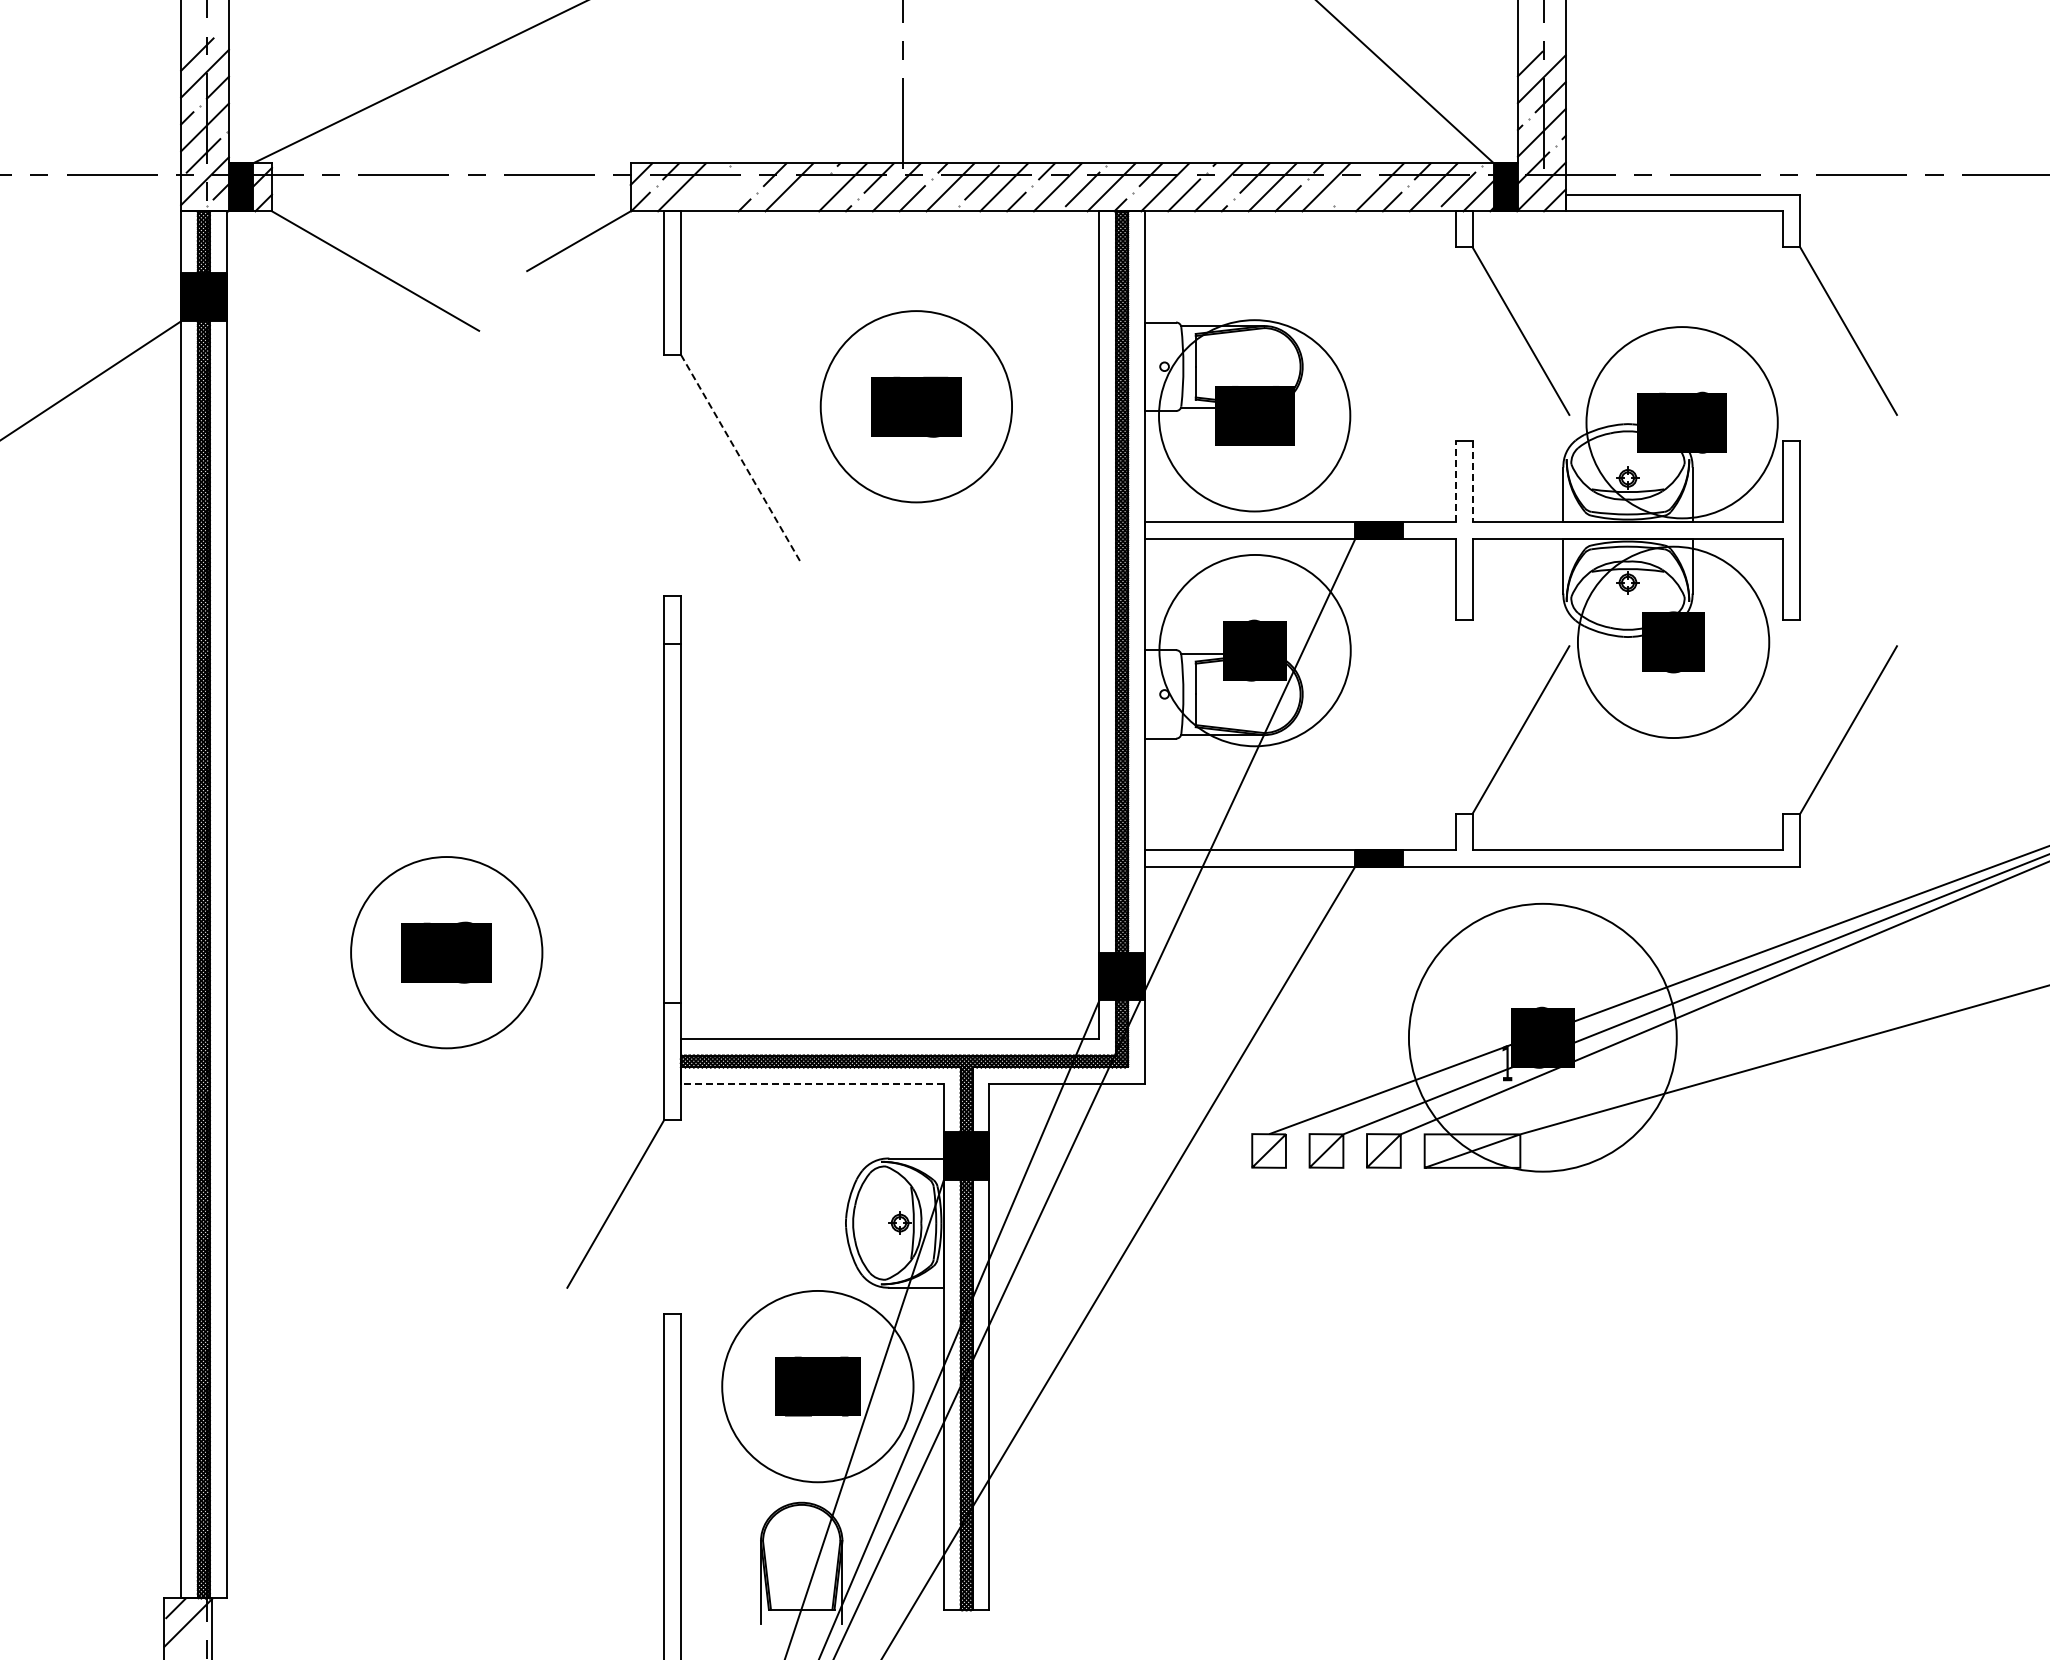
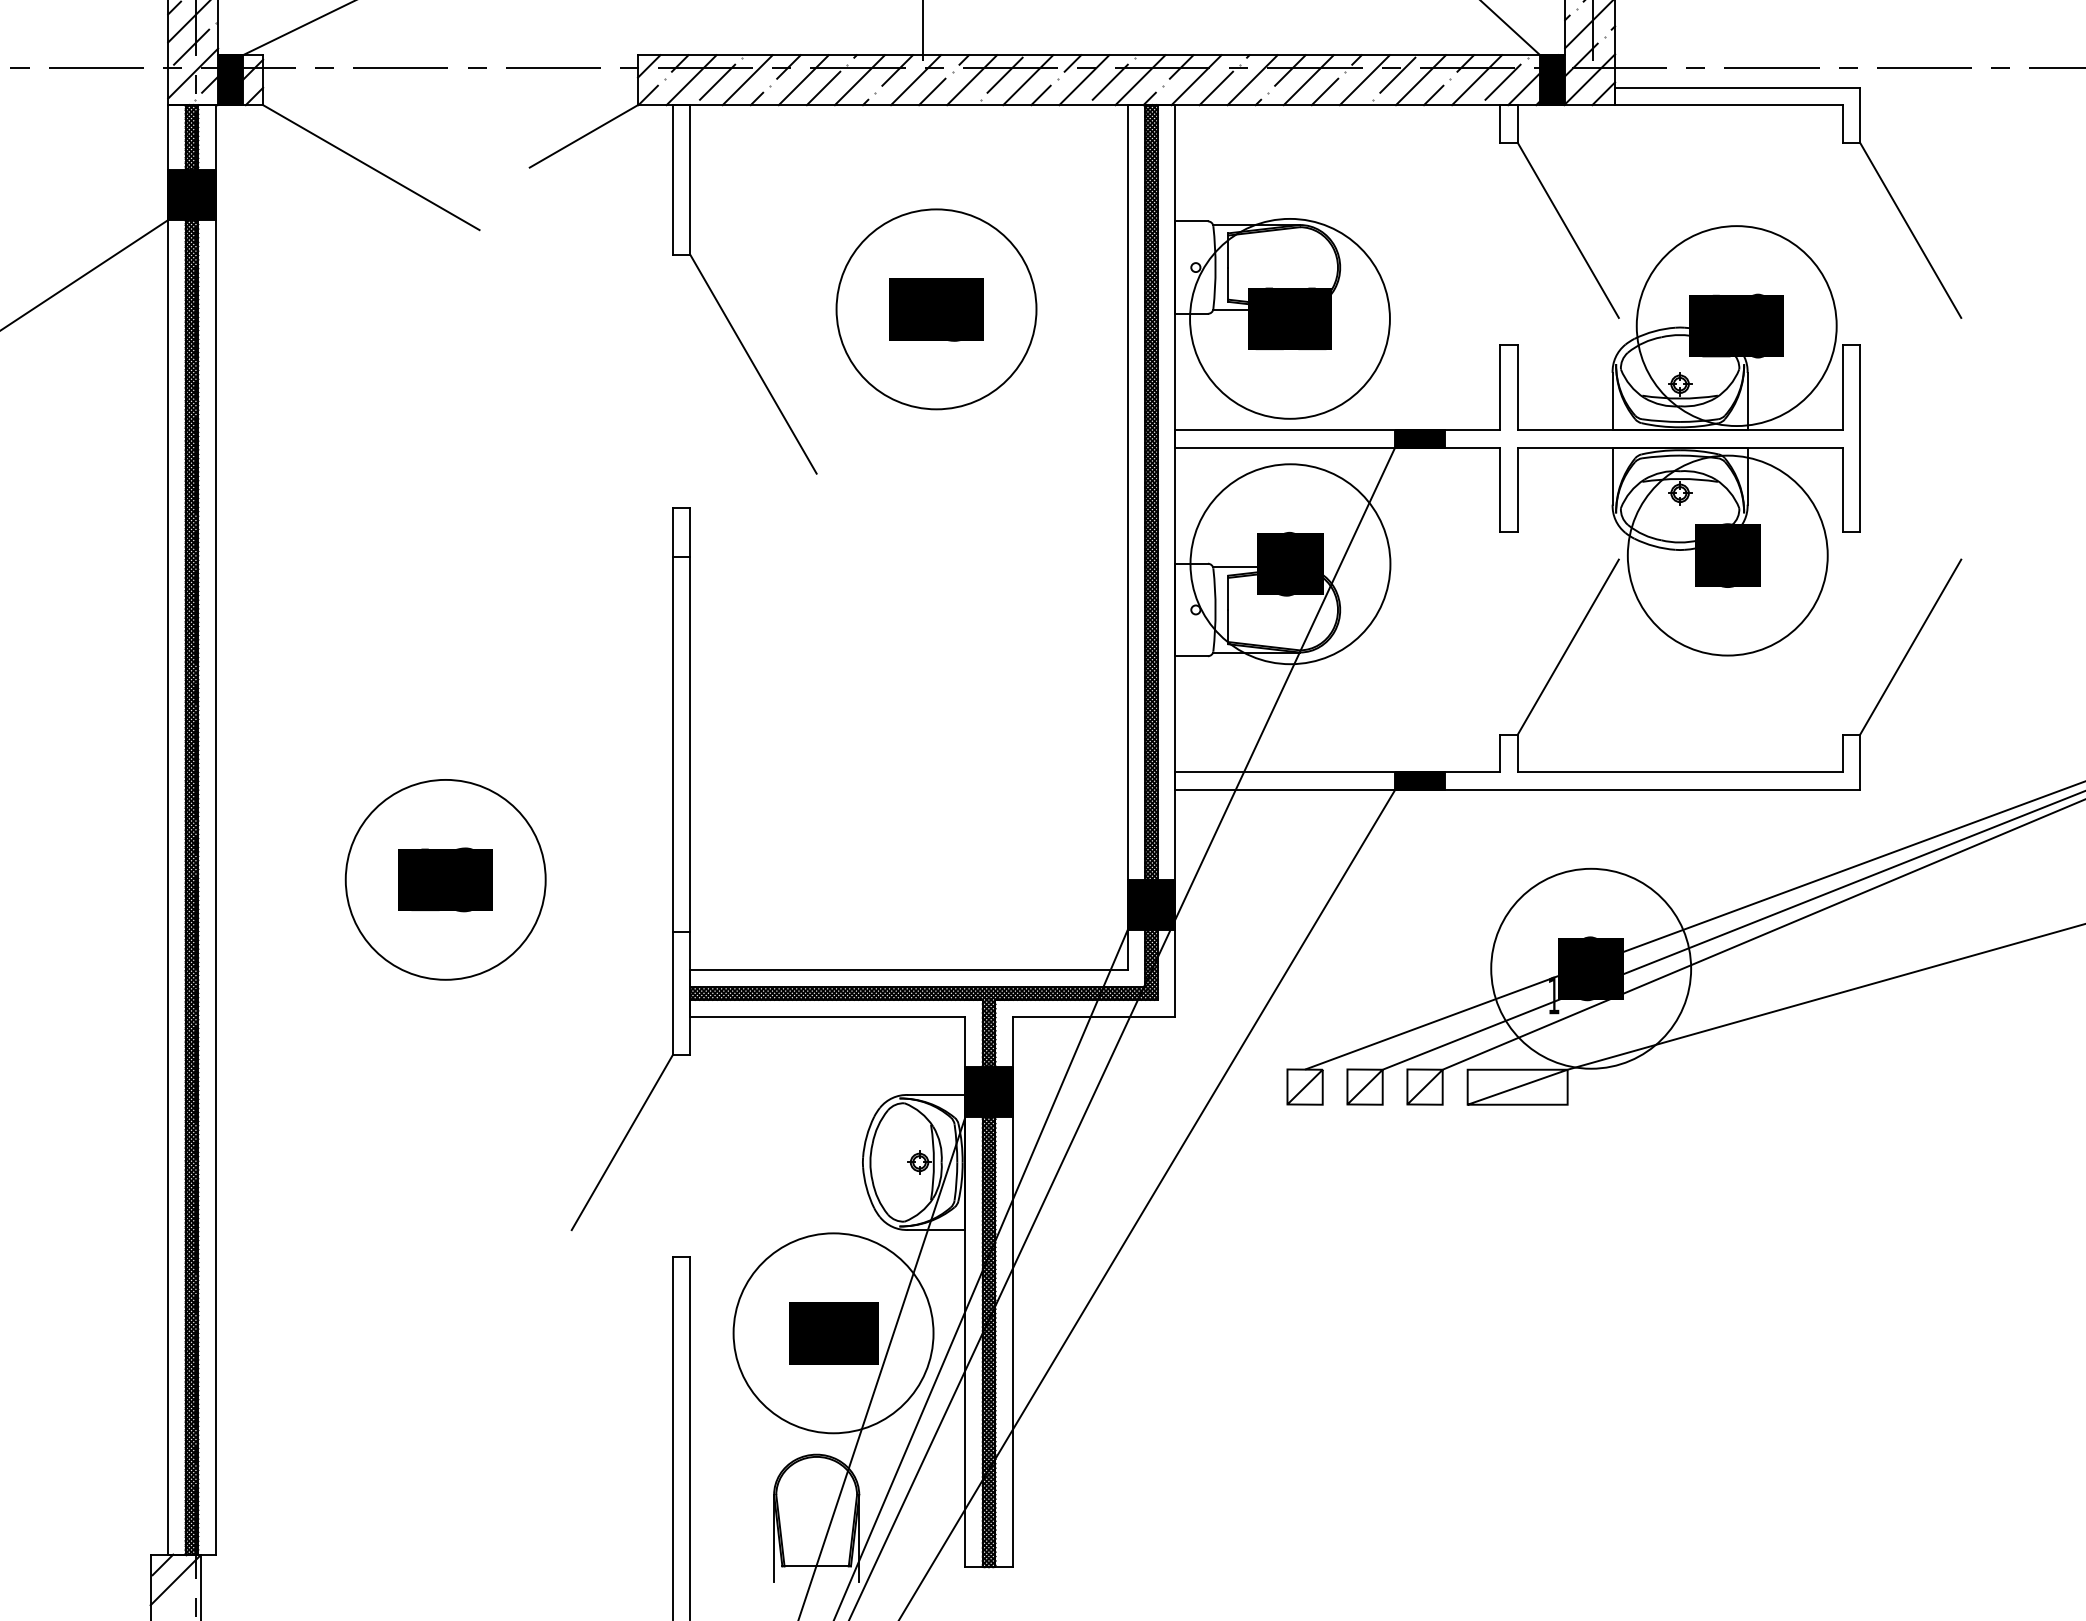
line: (1357, 182) -> (1397, 75), added
line: (735, 187) -> (747, 80), added
line: (706, 189) -> (717, 82), added
line: (808, 195) -> (823, 88), added
line: (741, 459) -> (753, 364), dashed -> solid
line: (1455, 481) -> (1499, 387), dashed -> solid
line: (1472, 481) -> (1517, 387), dashed -> solid
circle: (1542, 1037) -> (1590, 968), size x0.71
line: (812, 1084) -> (827, 1017), dashed -> solid

